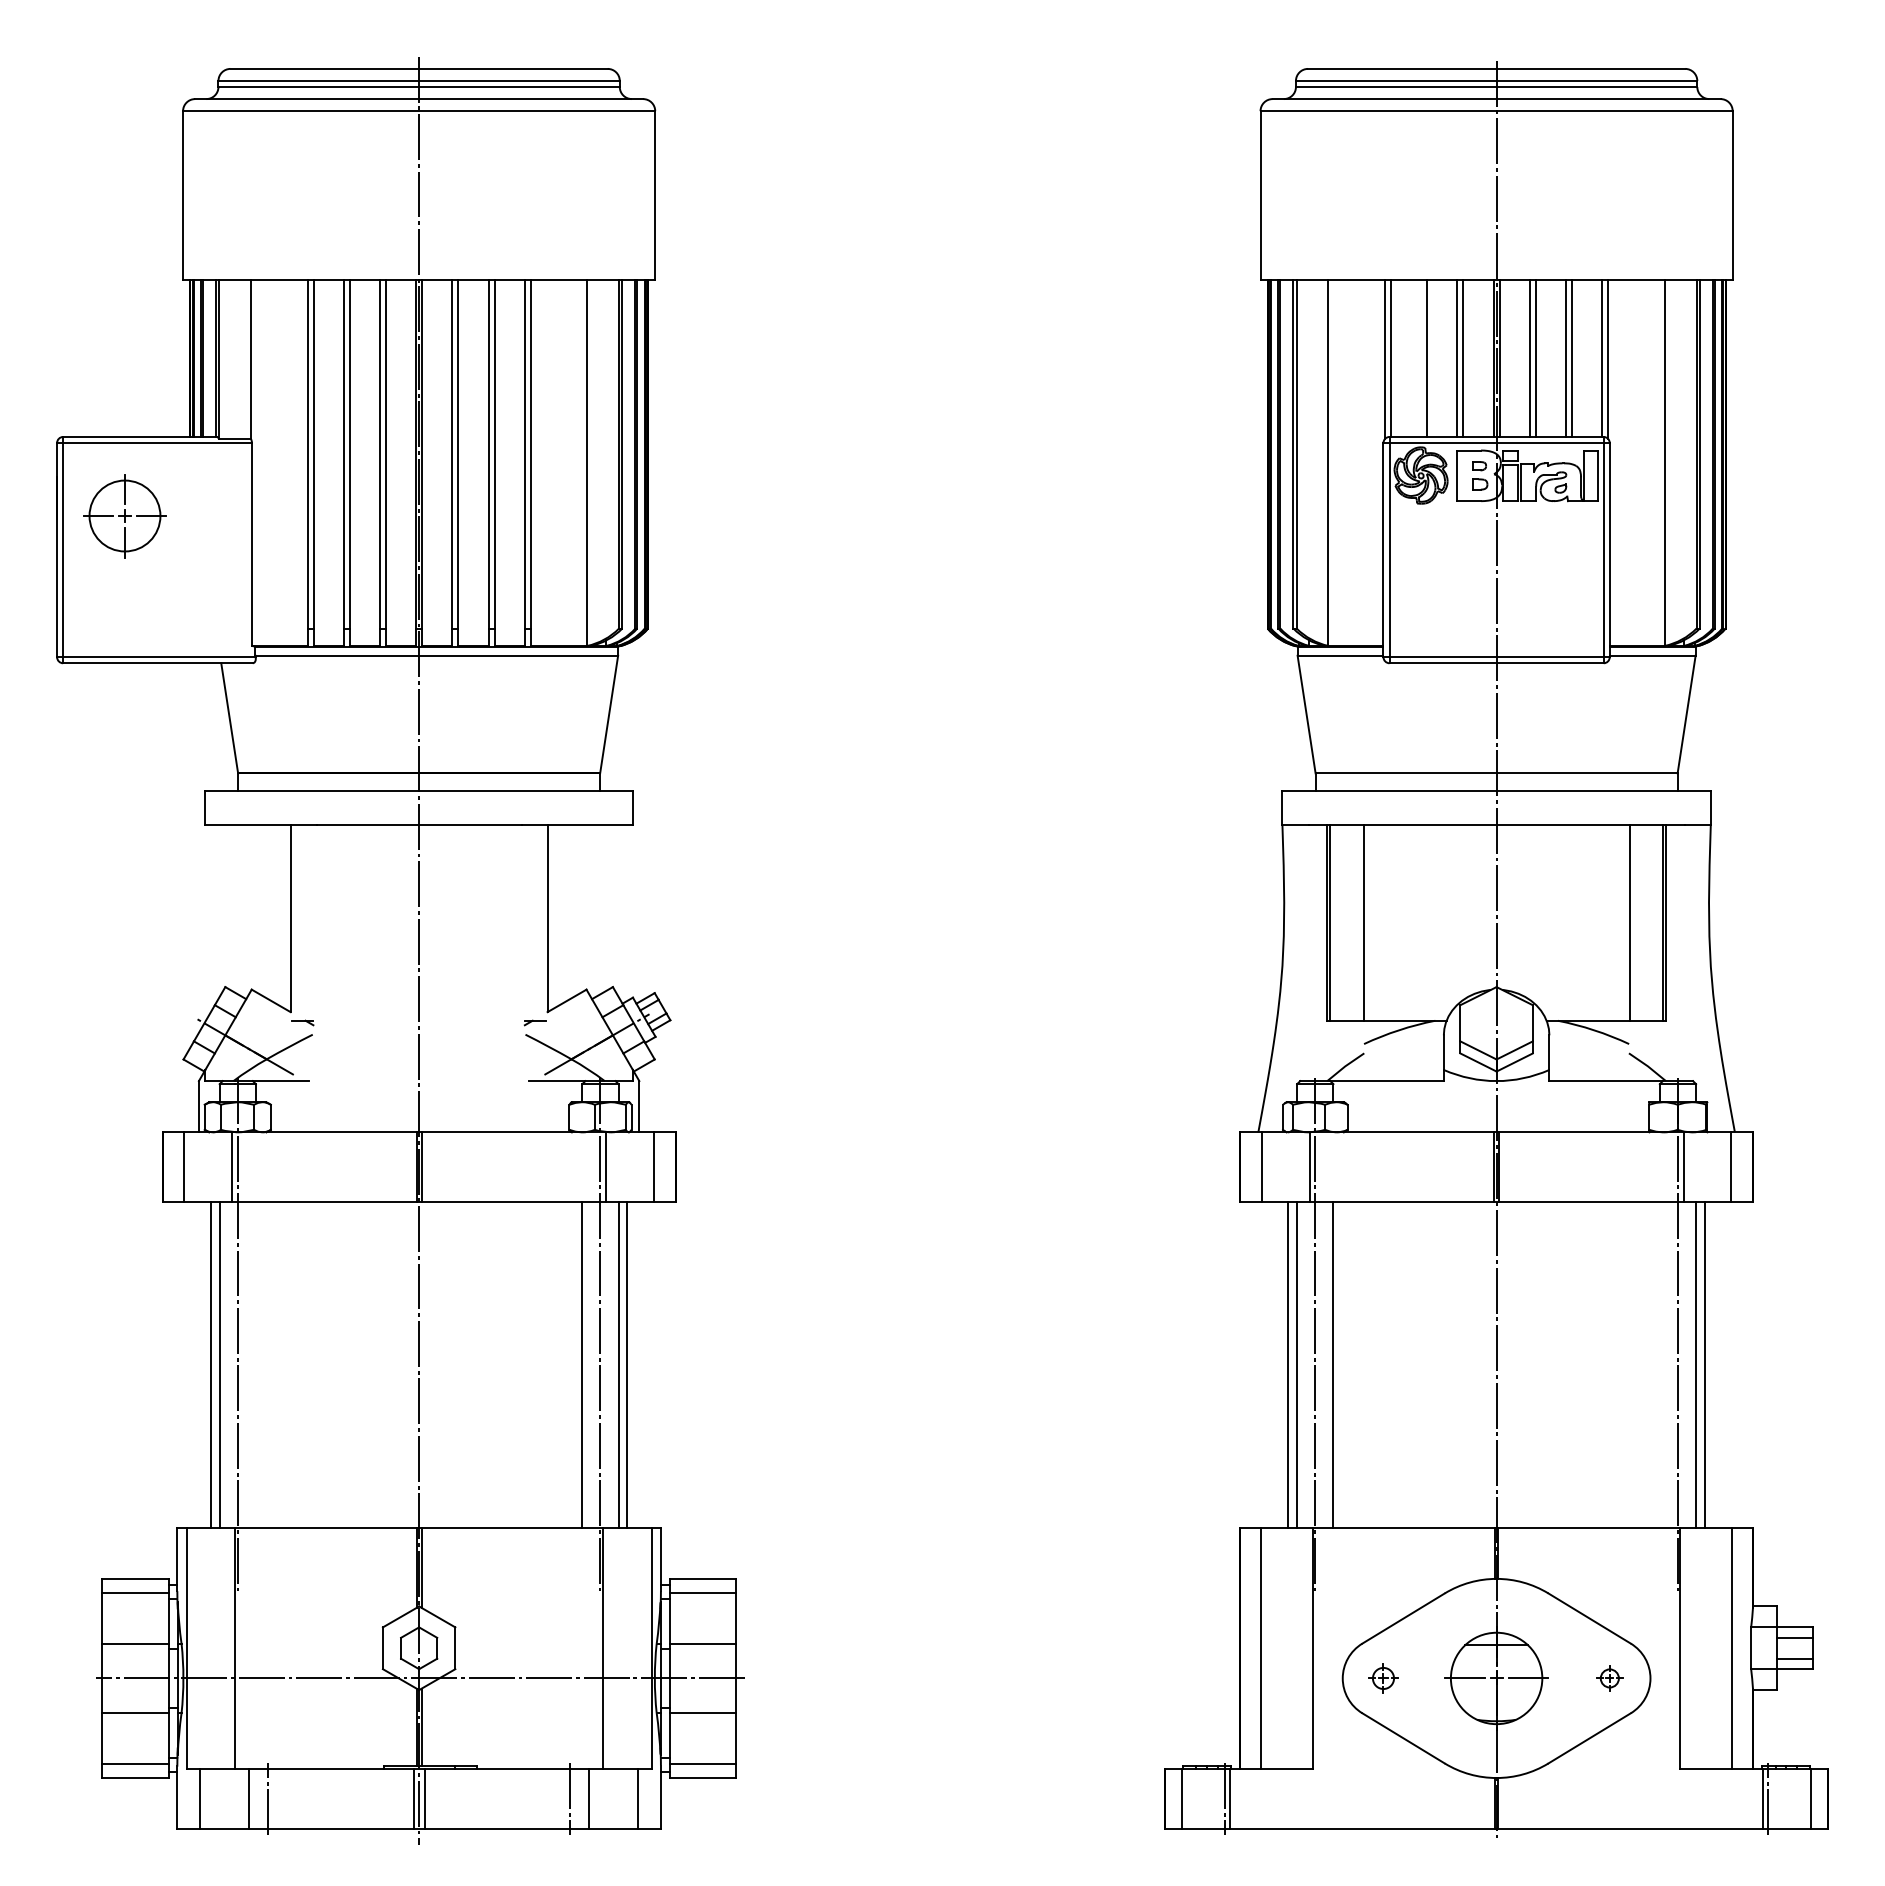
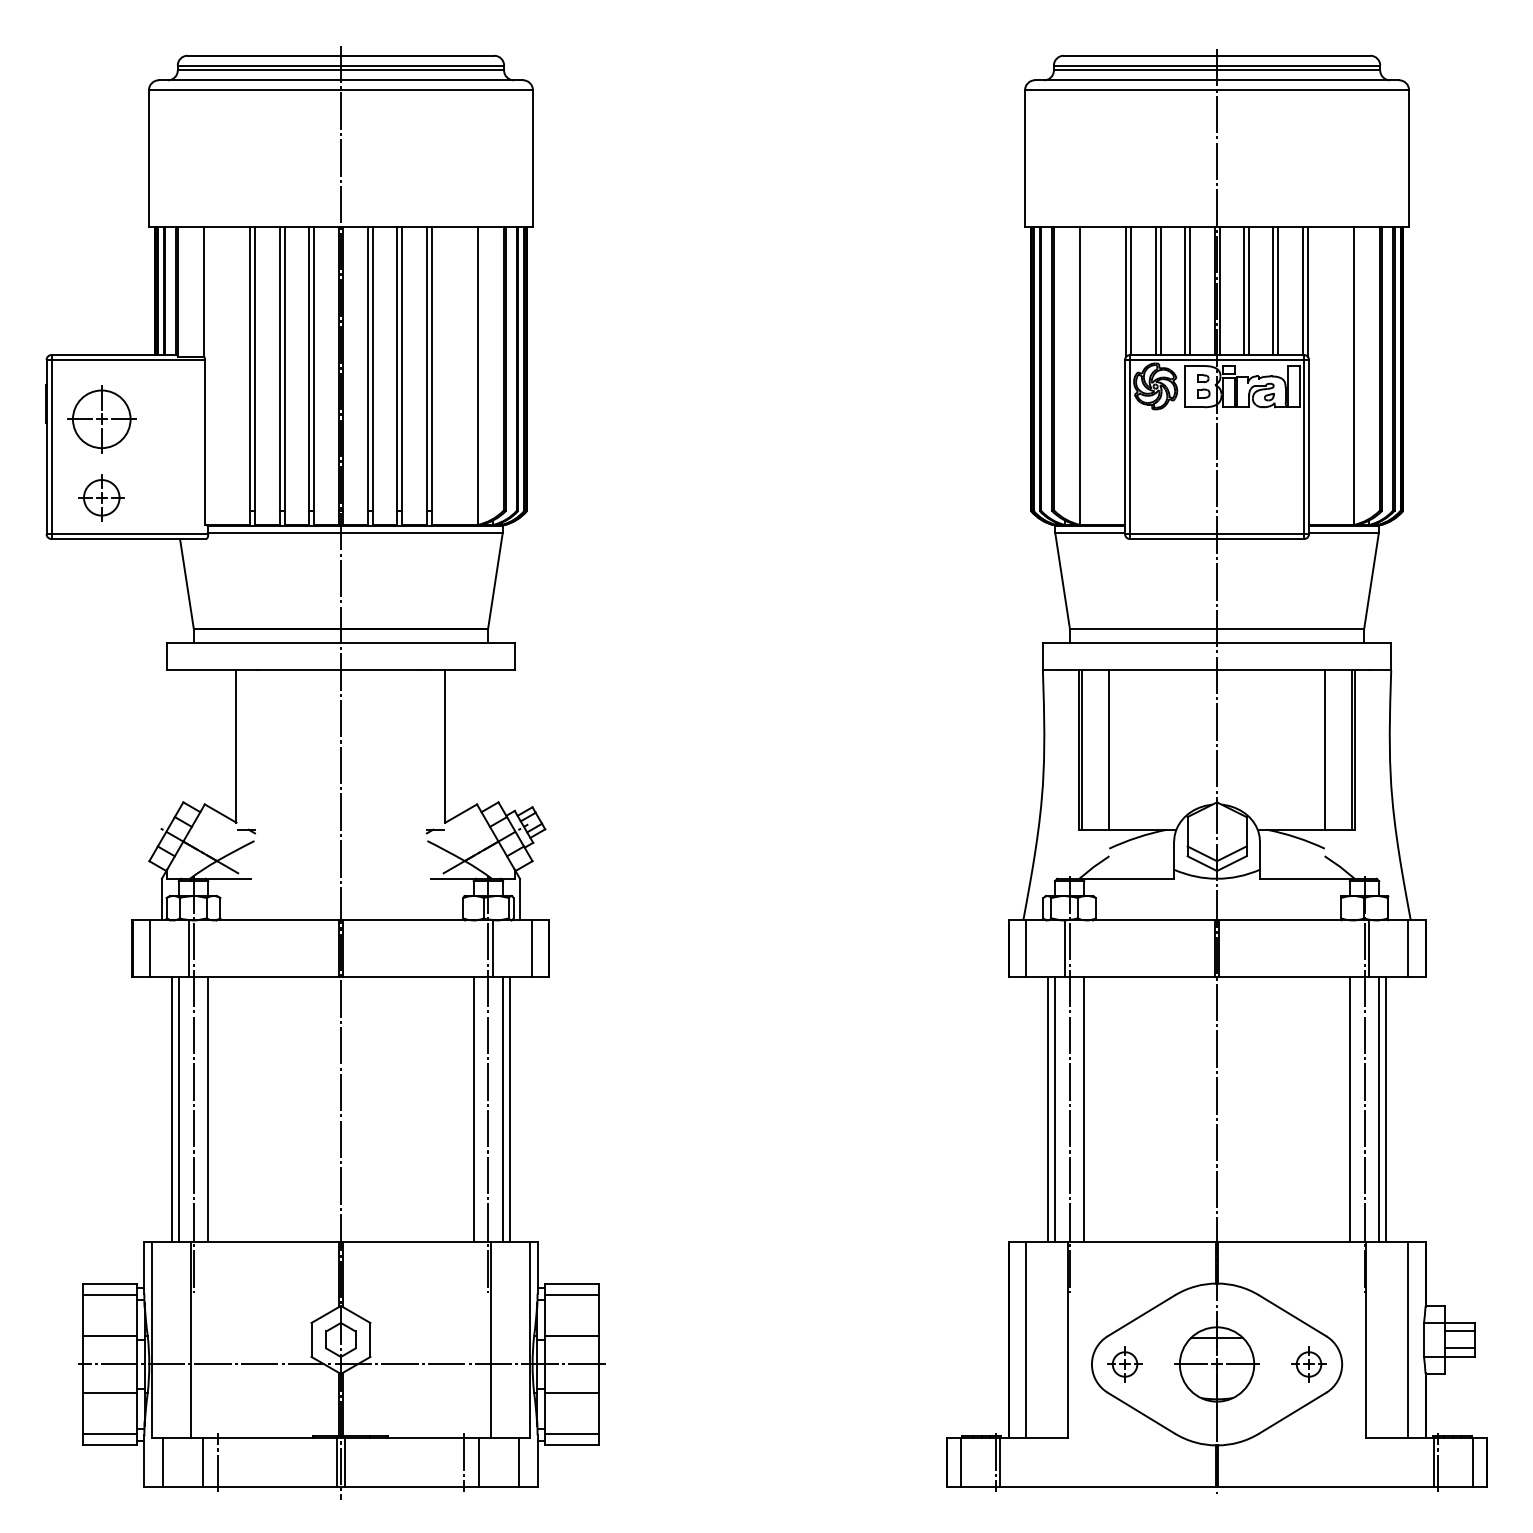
line: (1421, 358) -> (1155, 291), added
part: (124, 612) -> (101, 497), added
line: (255, 1364) -> (207, 1109), added
line: (1659, 1364) -> (1349, 1109), added
part: (1383, 1678) -> (1125, 1364), size x1.43
part: (1609, 1678) -> (1308, 1364), size x1.67

